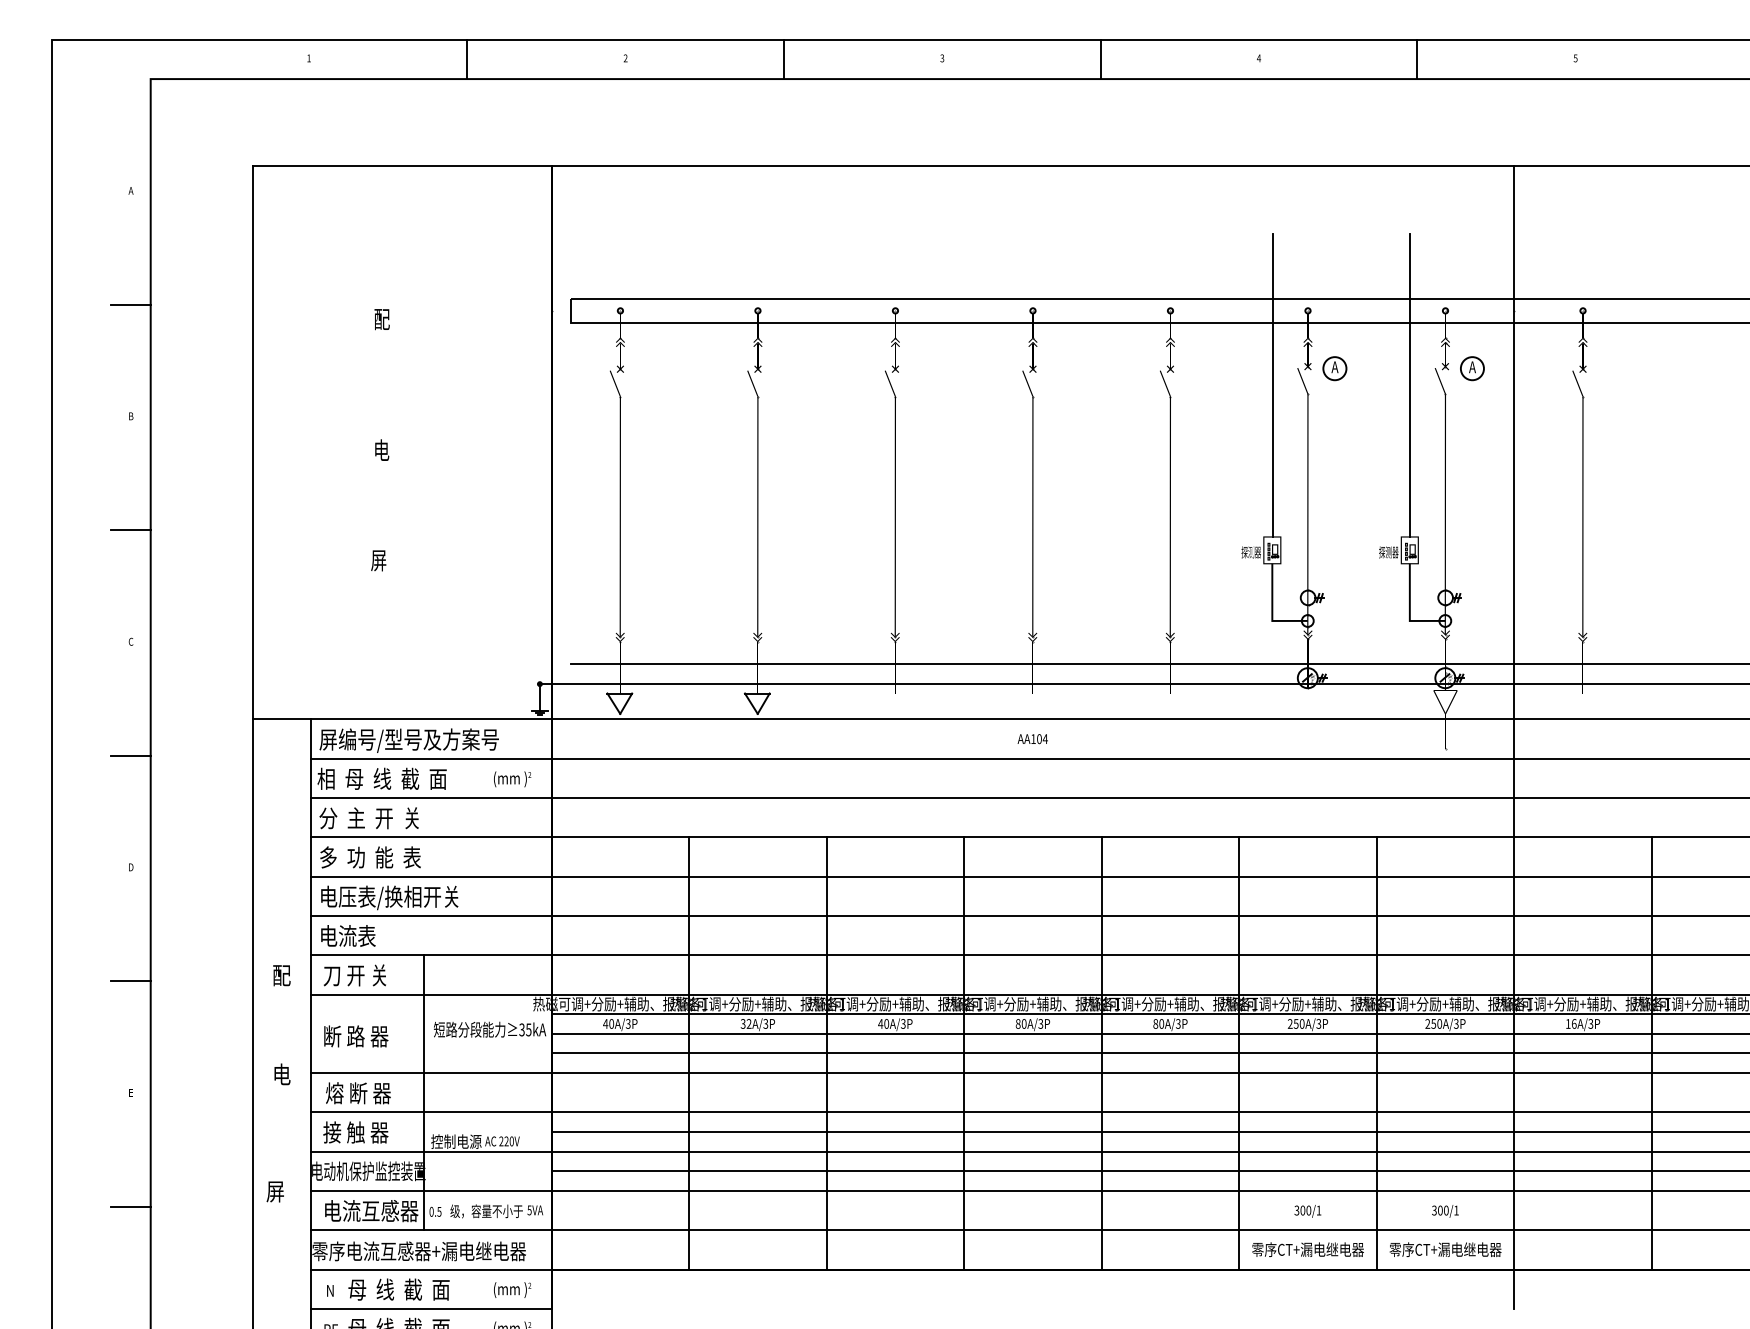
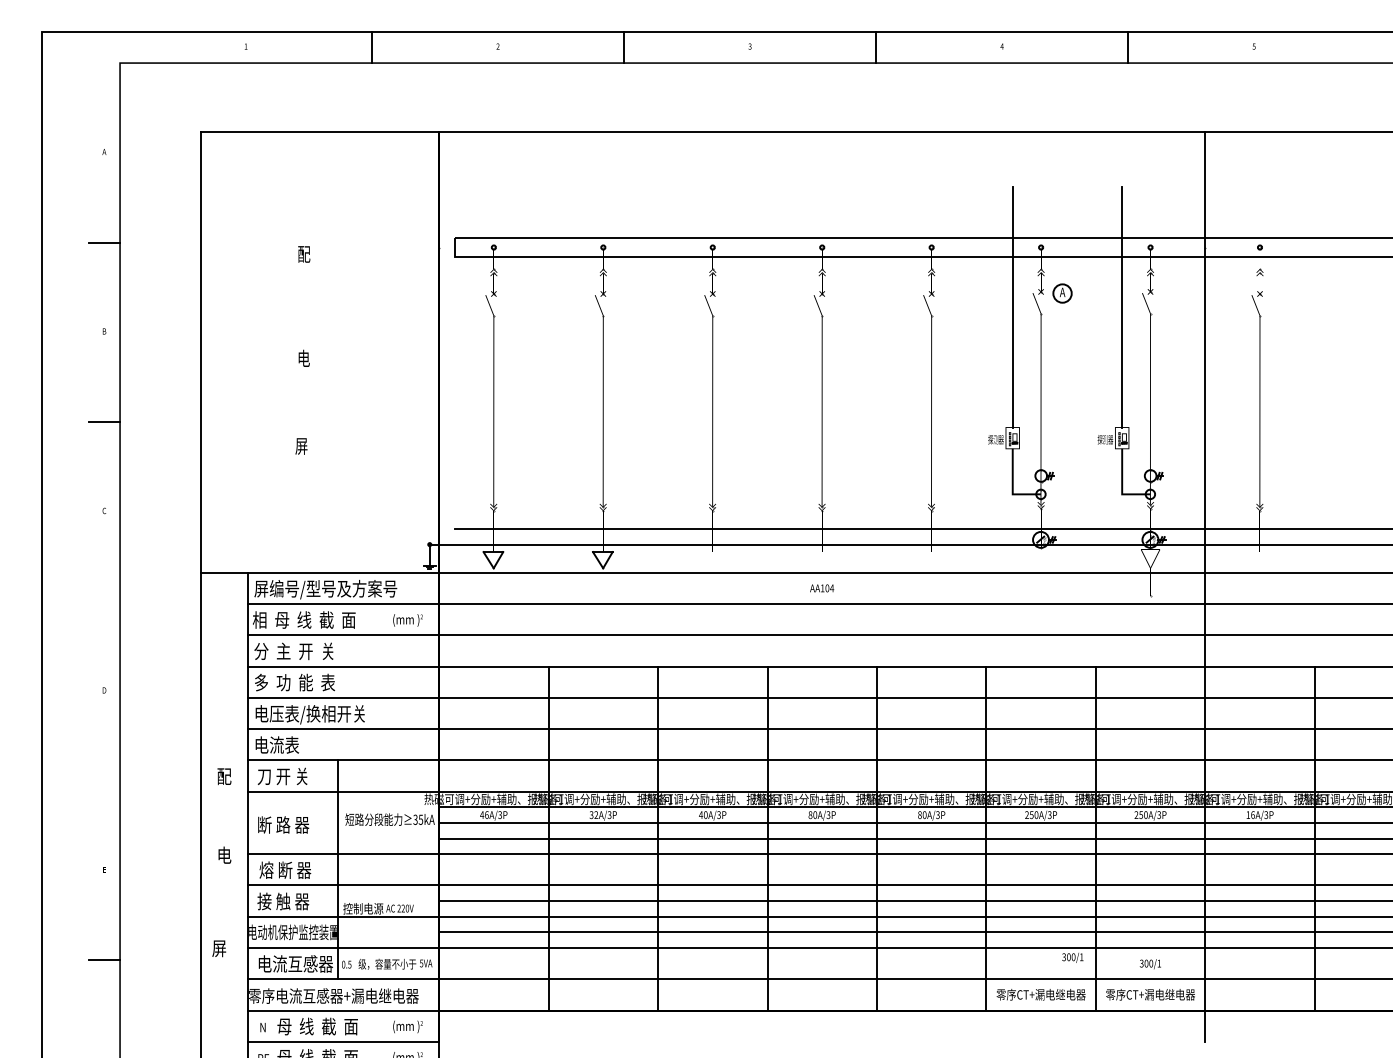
part: (1472, 368) -> (1172, 293), removed
line: (130, 755) -> (103, 601), removed
line: (130, 981) -> (103, 781), removed
text: (611, 1023) -> (486, 814), 40A/3P -> 46A/3P
text: (1307, 1211) -> (1072, 957), moved

